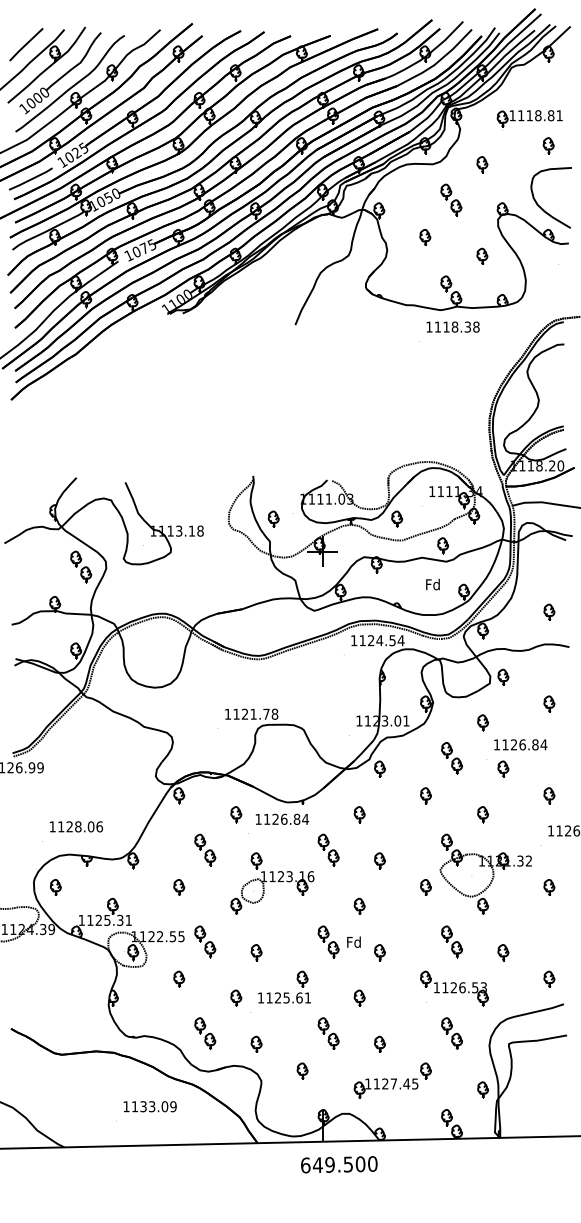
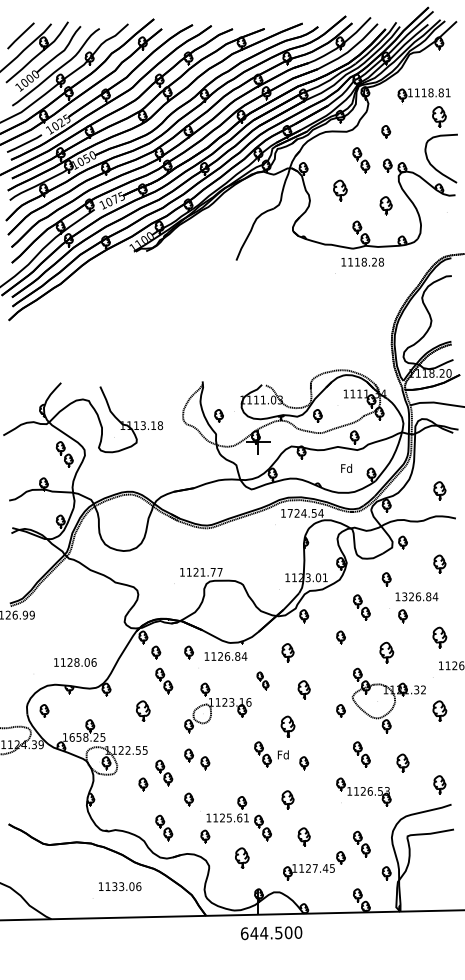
part: (548, 145) -> (439, 116), size x1.6
part: (484, 206) -> (387, 165), added
part: (425, 237) -> (340, 190), size x1.6
part: (482, 255) -> (386, 204), size x1.4
text: (467, 327) -> (374, 262), 1118.38 -> 1118.28
part: (549, 611) -> (439, 490), size x1.4
text: (362, 640) -> (290, 513), 1124.54 -> 1724.54
part: (549, 703) -> (439, 563), size x1.4
text: (274, 713) -> (219, 571), 1121.78 -> 1121.77
text: (505, 744) -> (404, 596), 1126.84 -> 1326.84
part: (549, 795) -> (439, 637), size x1.6
part: (195, 814) -> (156, 652), added
part: (359, 814) -> (287, 652), size x1.4
part: (482, 814) -> (386, 652), size x1.6
text: (76, 826) -> (75, 662), moved
part: (328, 849) -> (262, 680), size x0.7
part: (379, 860) -> (303, 689), size x1.4
part: (179, 887) -> (143, 711), size x1.6
part: (549, 887) -> (439, 711), size x1.6
part: (359, 905) -> (287, 725), size x1.6
text: (109, 919) -> (87, 736), 1125.31 -> 1658.25
part: (205, 941) -> (164, 772), moved
part: (236, 942) -> (189, 755), added
part: (503, 952) -> (403, 763), size x1.4
part: (549, 978) -> (439, 783), size x1.4
part: (284, 986) -> (227, 808), moved
part: (359, 997) -> (287, 799), size x1.4
part: (451, 1033) -> (361, 844), moved
part: (379, 1043) -> (303, 836), size x1.4
part: (302, 1070) -> (242, 857), size x1.6
text: (173, 1106) -> (138, 886), 1133.09 -> 1133.06
text: (330, 1164) -> (264, 932), 649.500 -> 644.500

